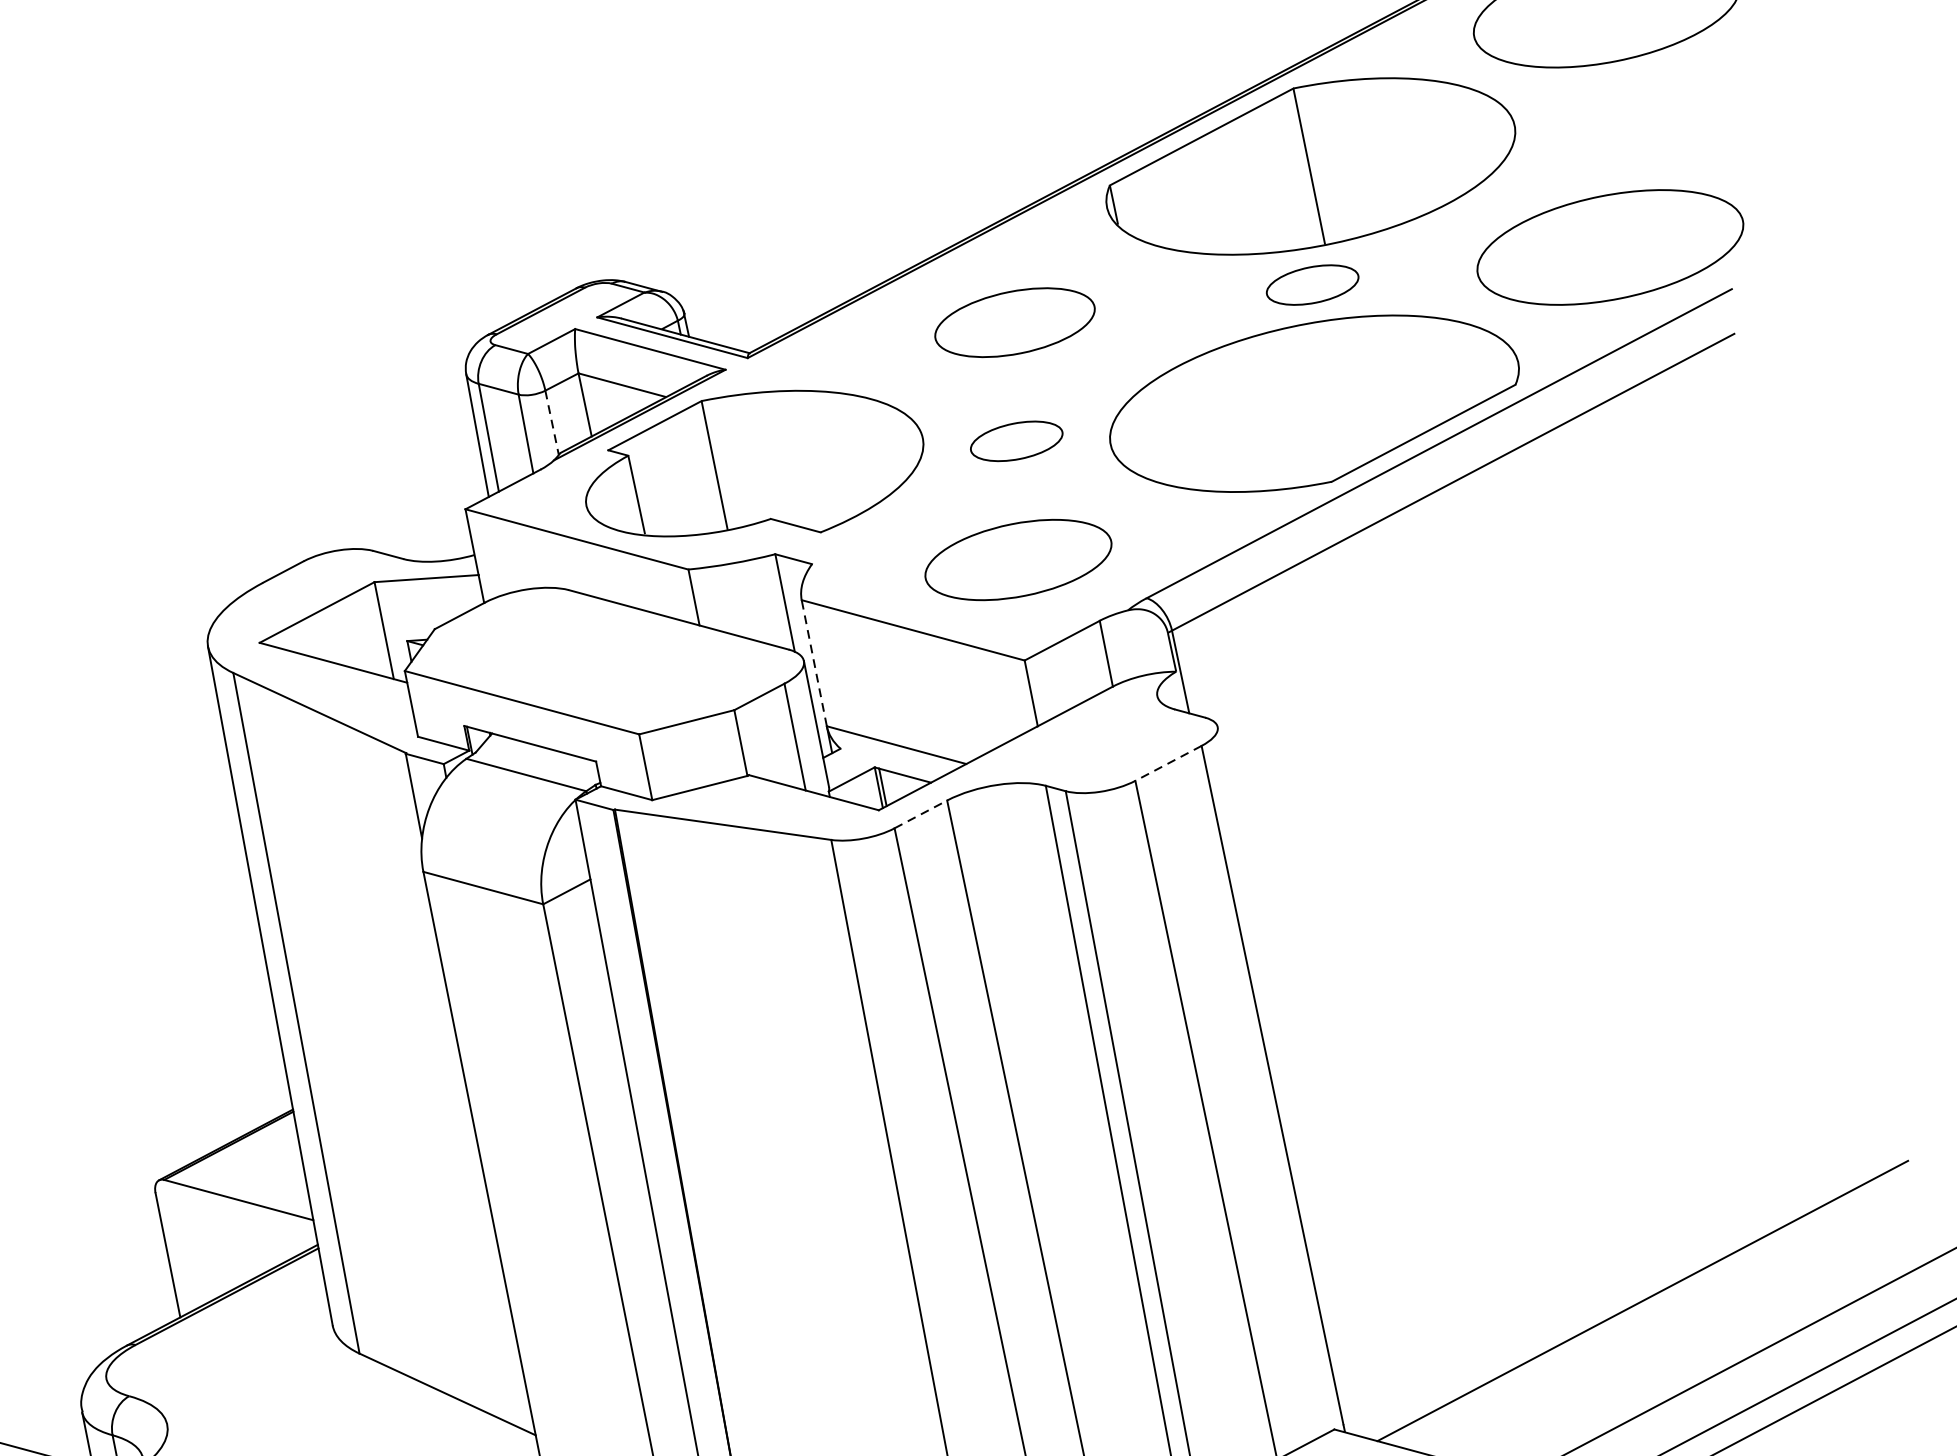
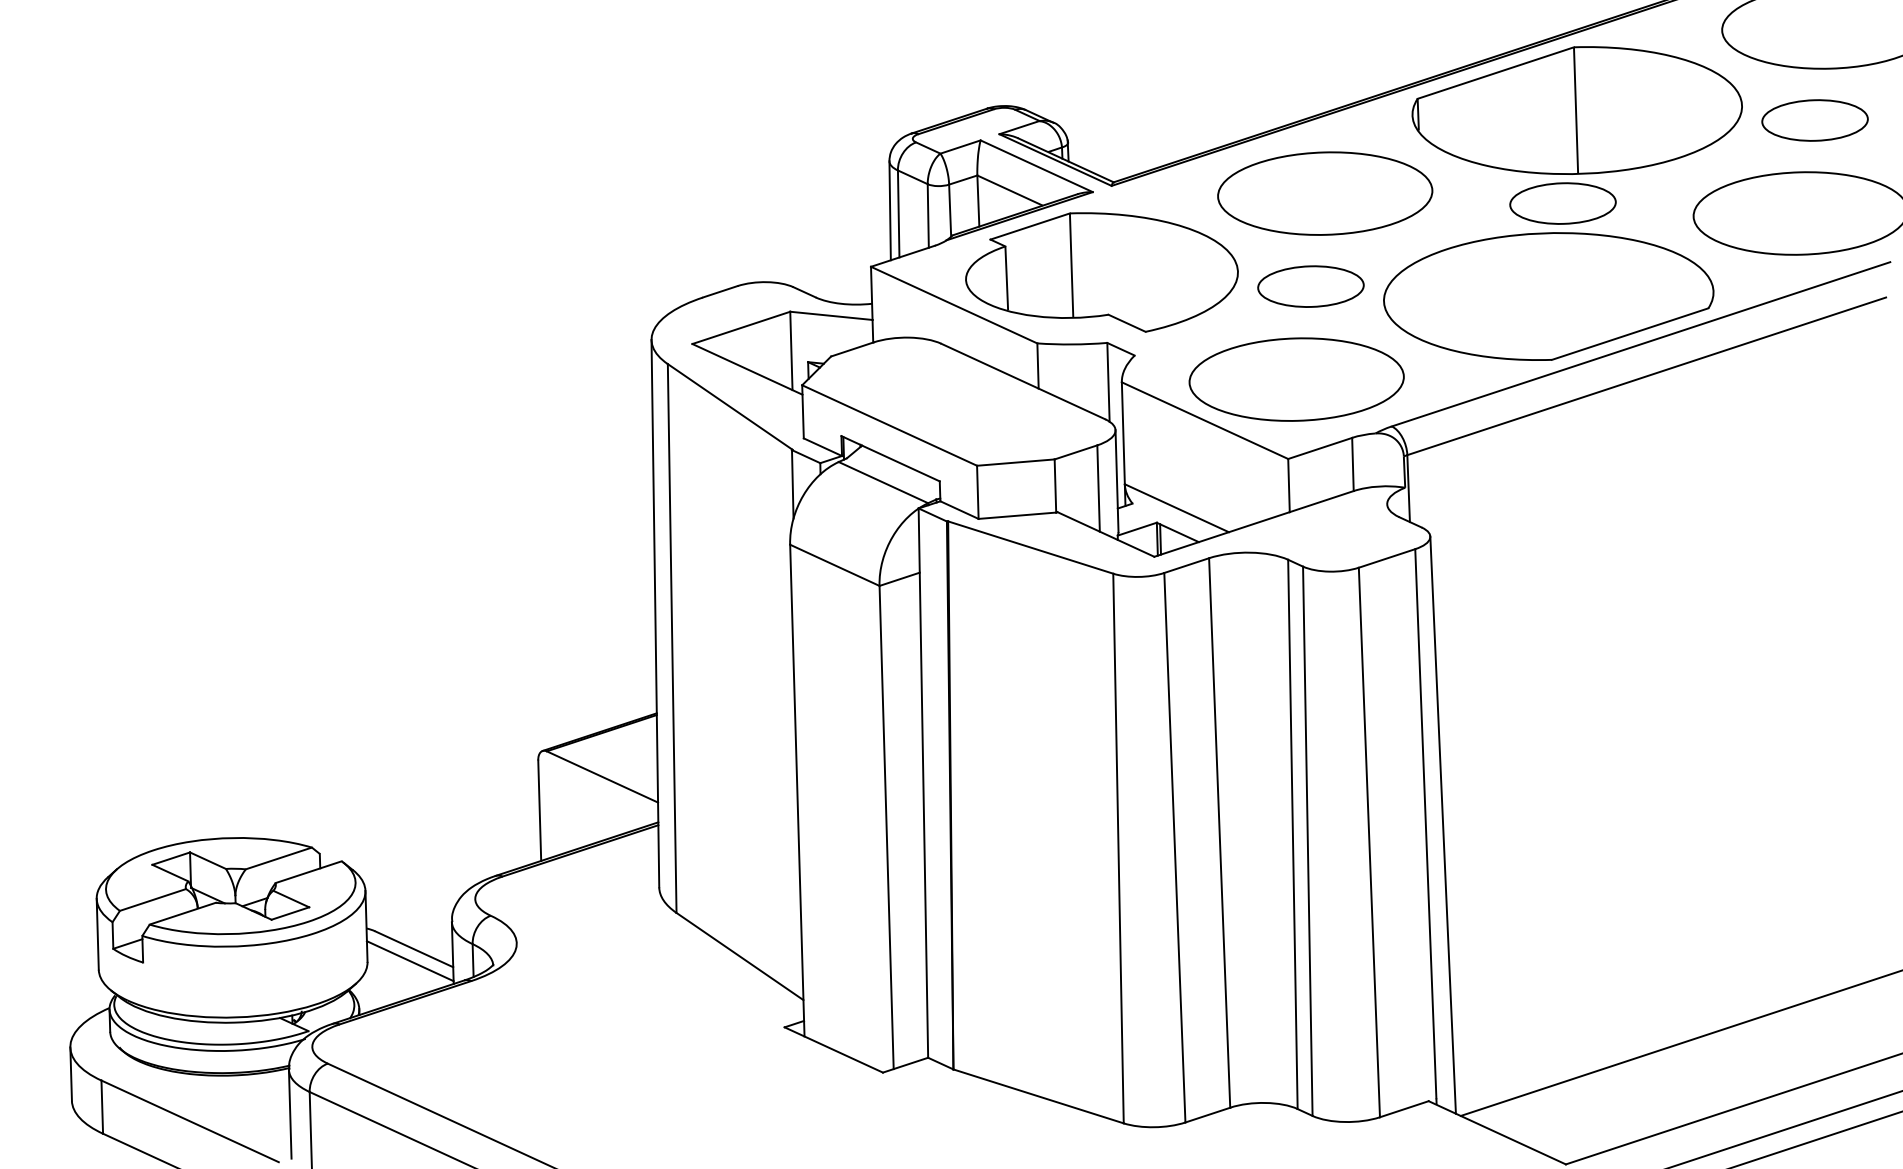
part: (1607, 128) -> (1814, 120), added
part: (1312, 285) -> (1562, 203), size x1.43
part: (1015, 322) -> (1325, 193), size x1.67
line: (552, 422) -> (950, 210), dashed -> solid
part: (1016, 441) -> (1310, 286), size x1.43
part: (1018, 559) -> (1296, 379), size x1.43
line: (814, 663) -> (1123, 433), dashed -> solid
line: (1169, 763) -> (1387, 558), dashed -> solid
line: (920, 814) -> (1186, 565), dashed -> solid
line: (1293, 1082) -> (1442, 824), added

